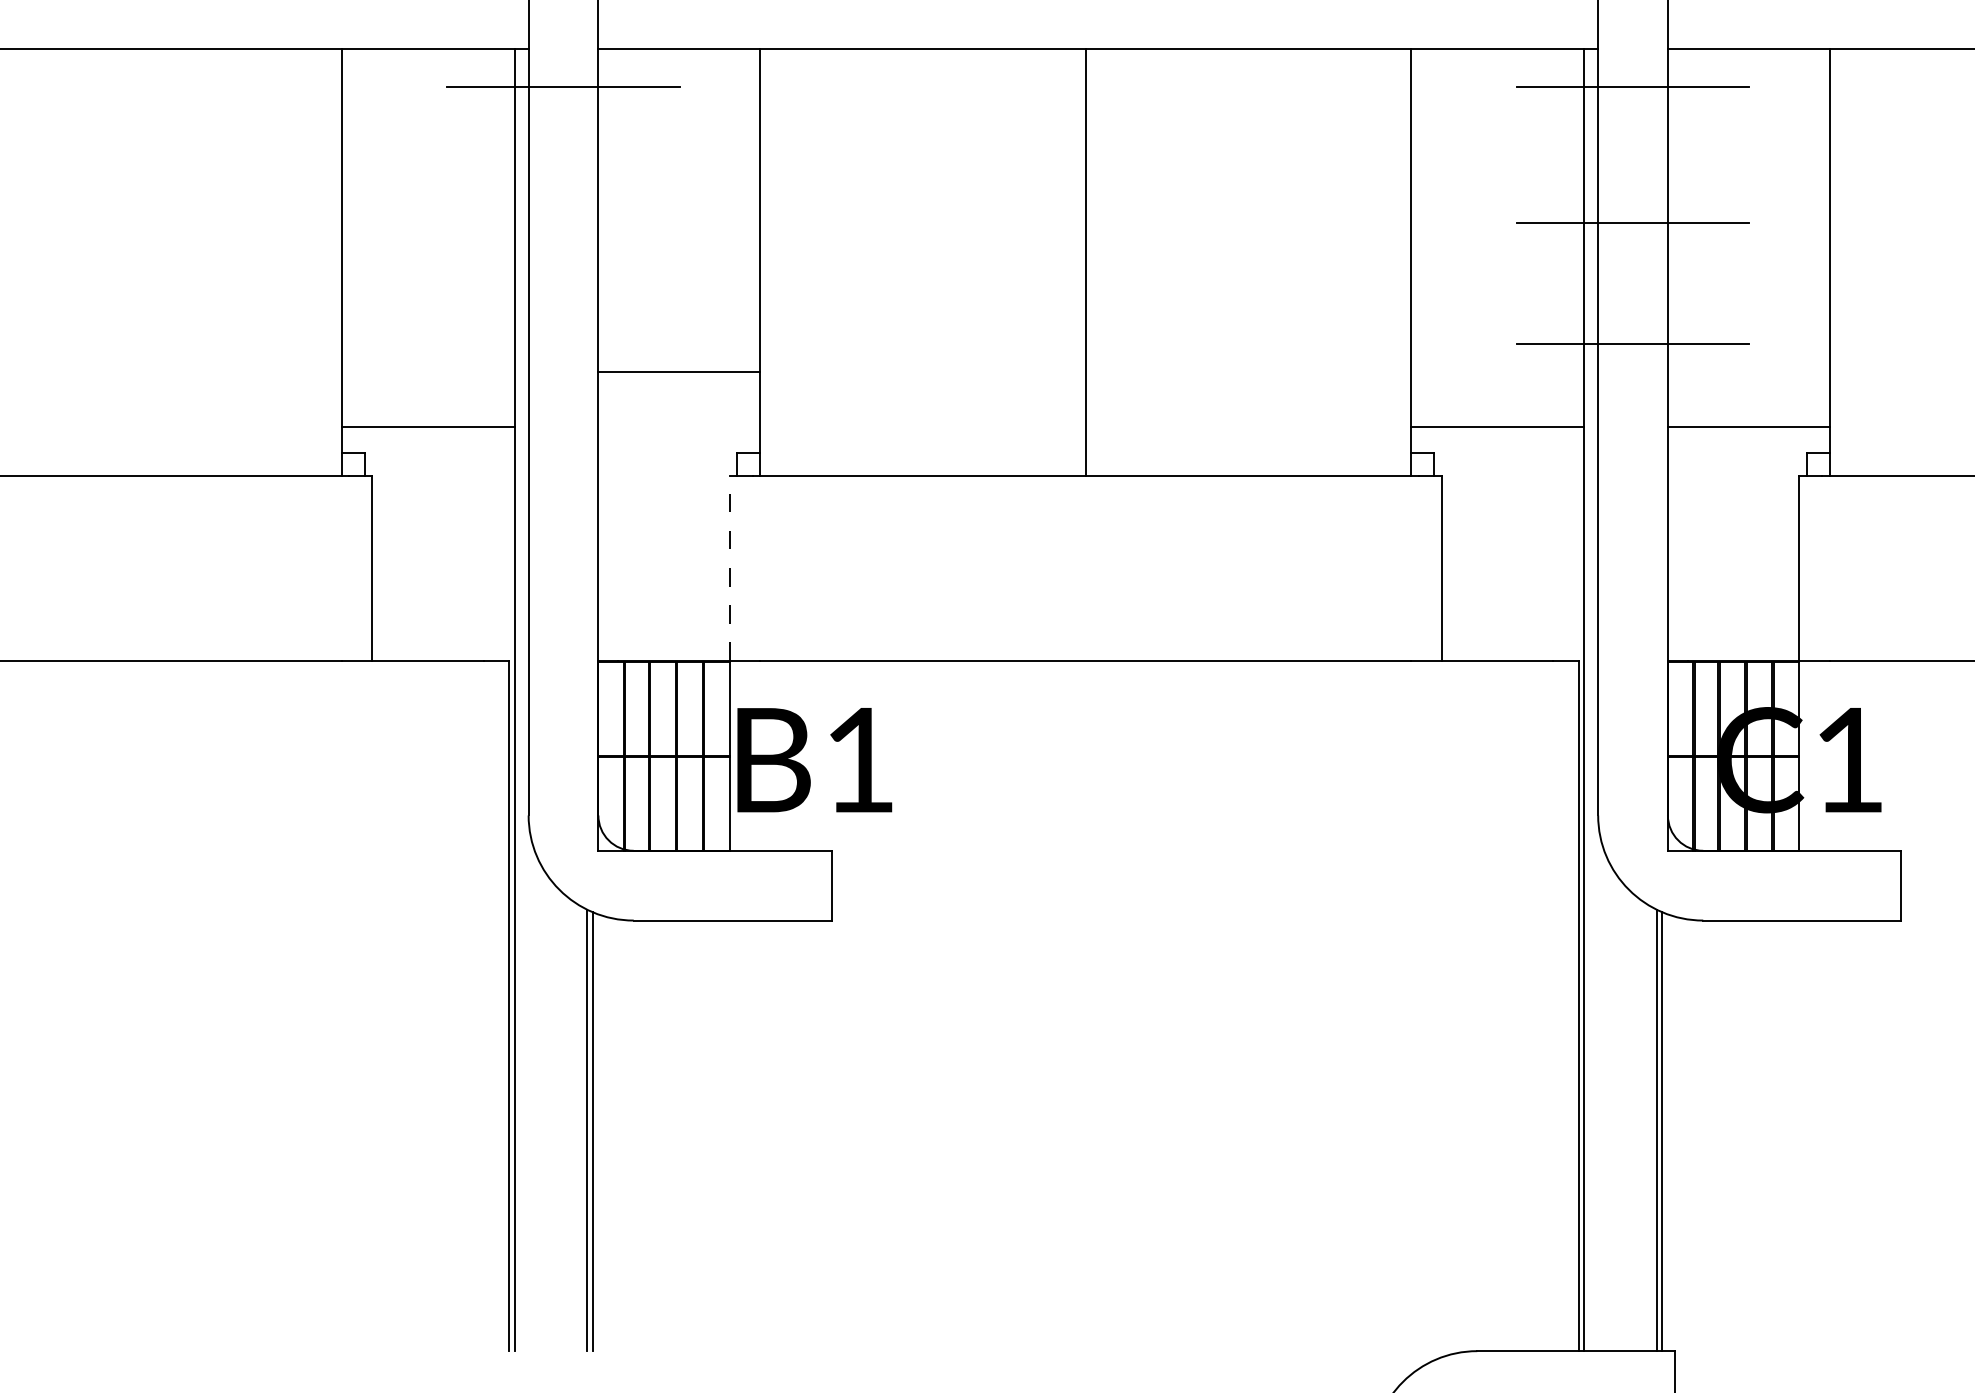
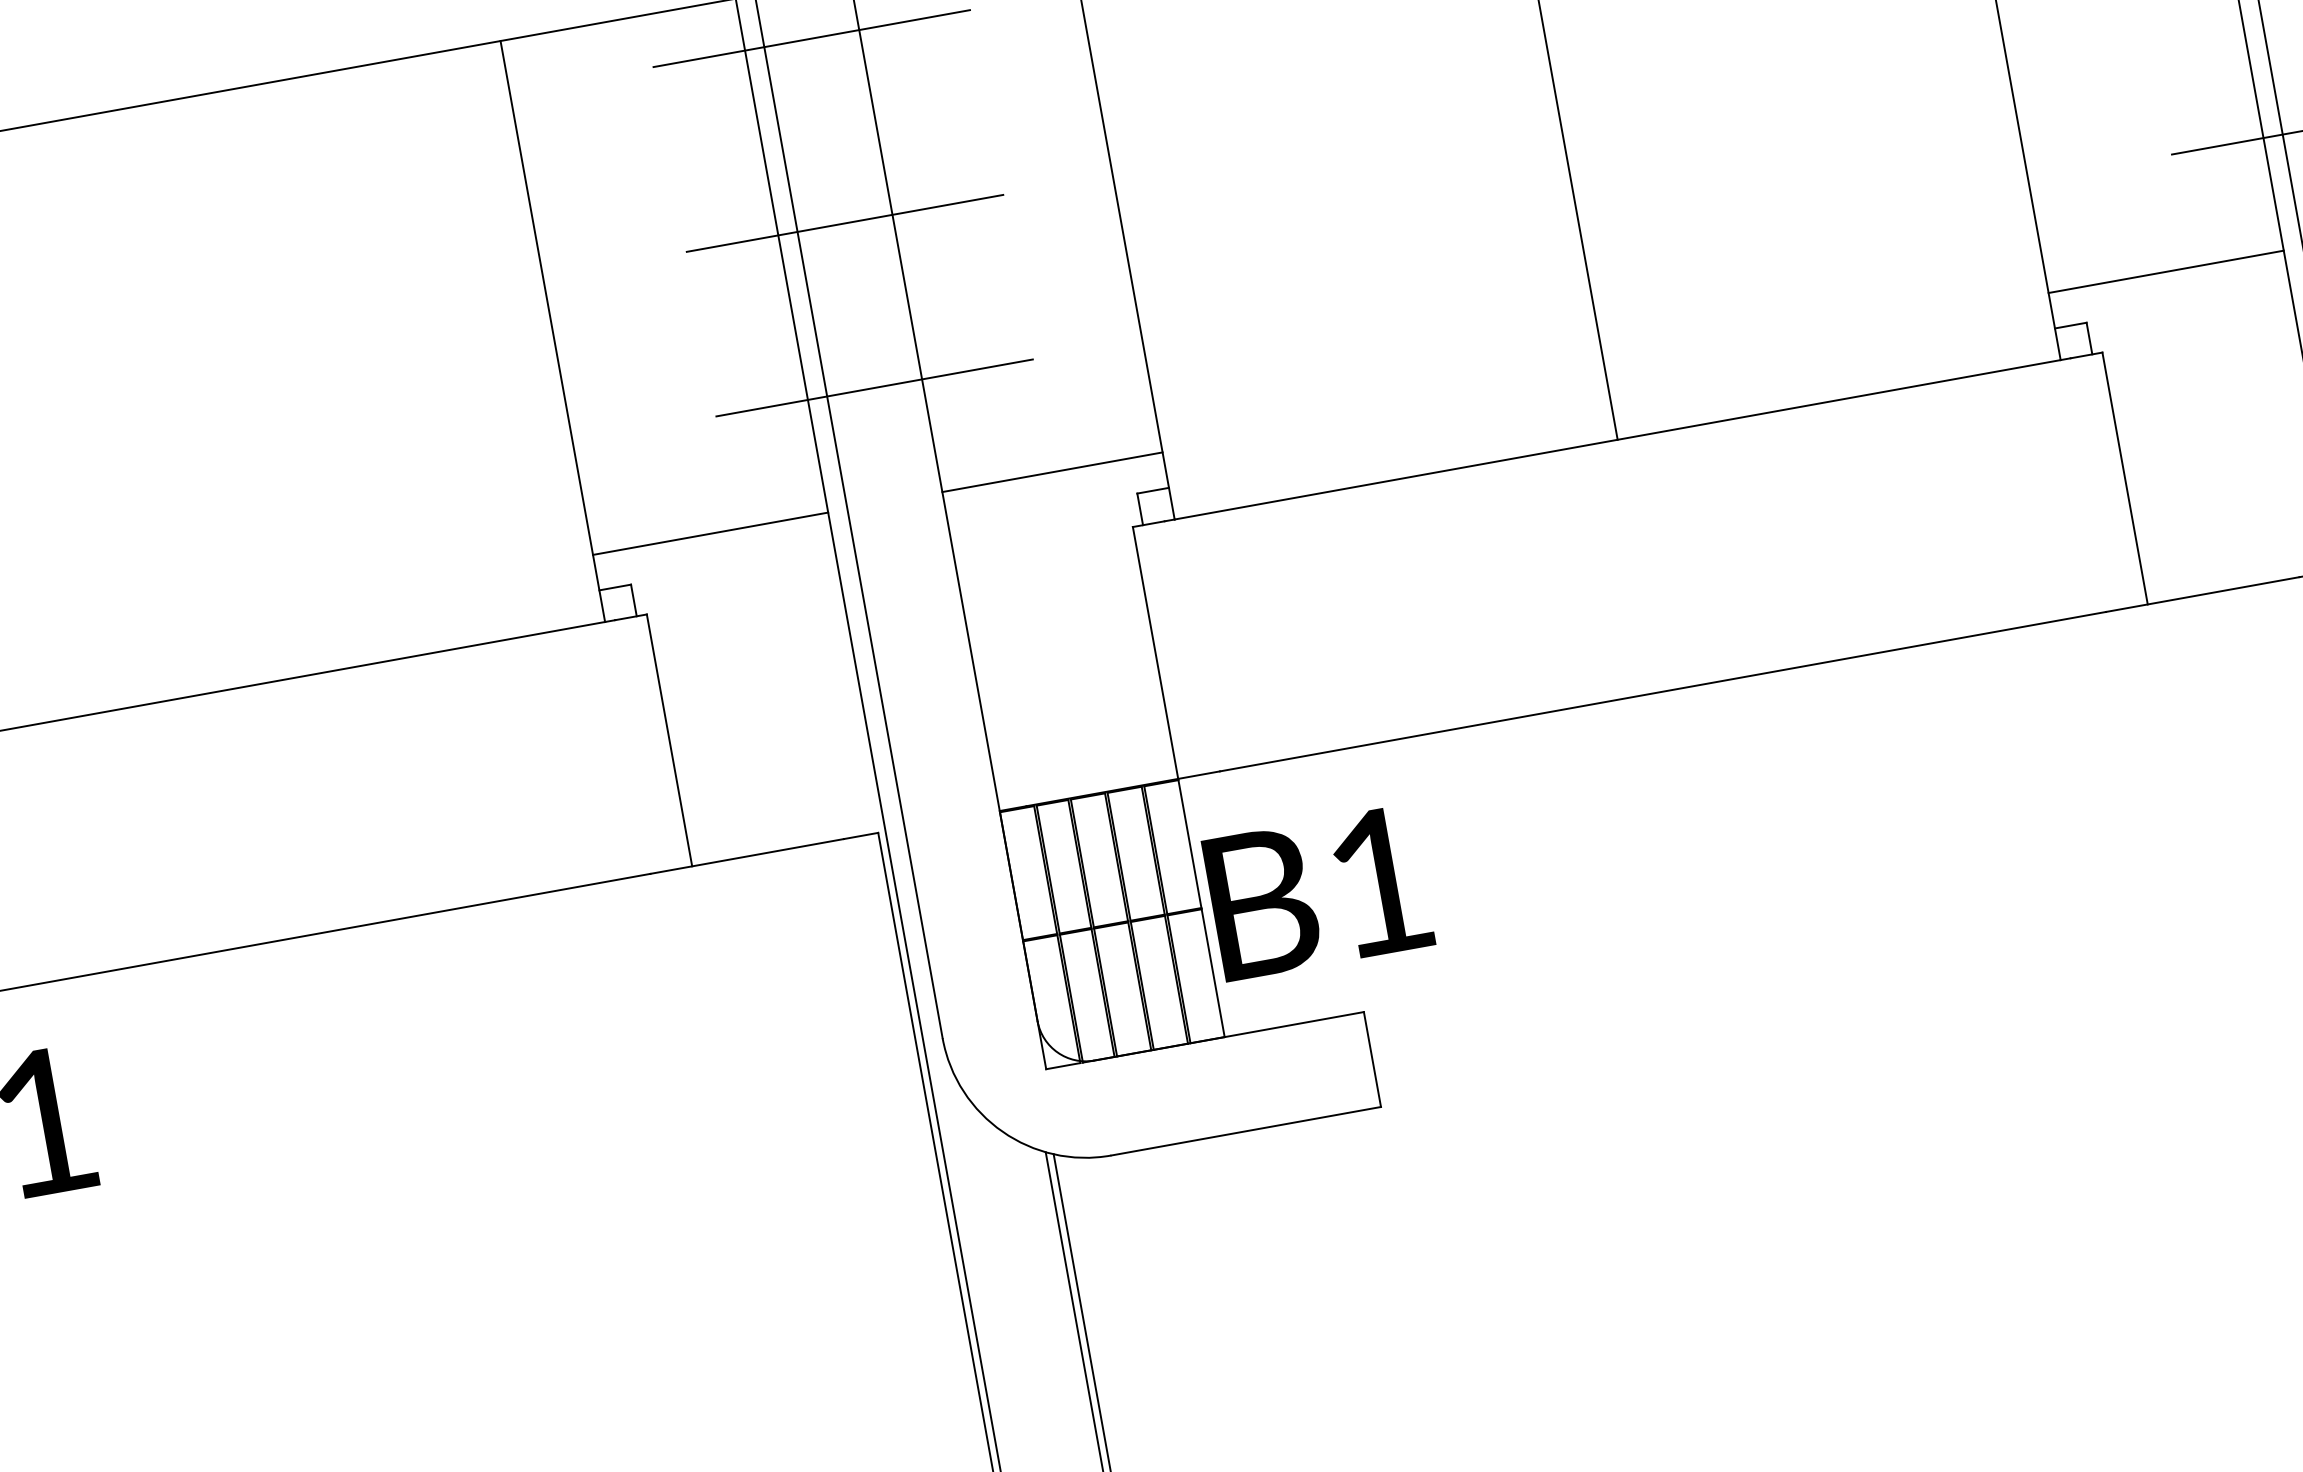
line: (563, 223) -> (845, 224), added
line: (563, 343) -> (874, 387), added
line: (679, 371) -> (1052, 471), moved
line: (729, 568) -> (1155, 652), dashed -> solid

